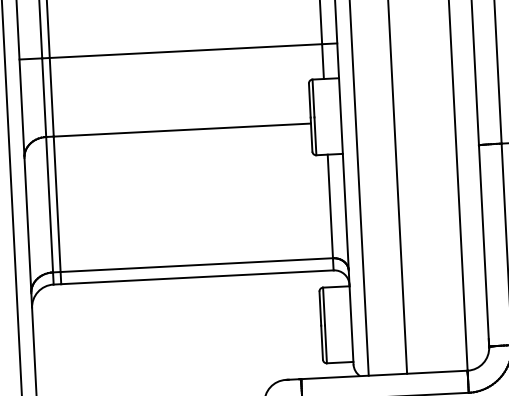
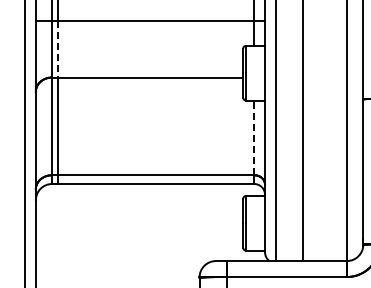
line: (51, 97) -> (57, 49), solid -> dashed
line: (330, 205) -> (254, 137), solid -> dashed

